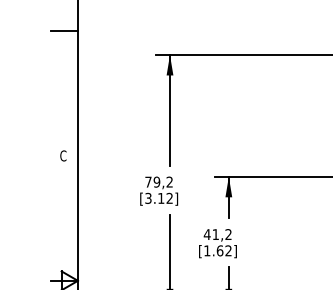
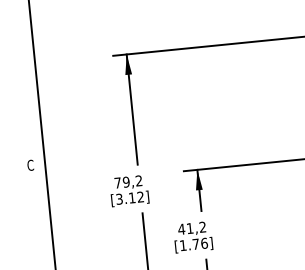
line: (63, 31) -> (18, 41), removed
text: (223, 250) -> (199, 243), [1.62] -> [1.76]

